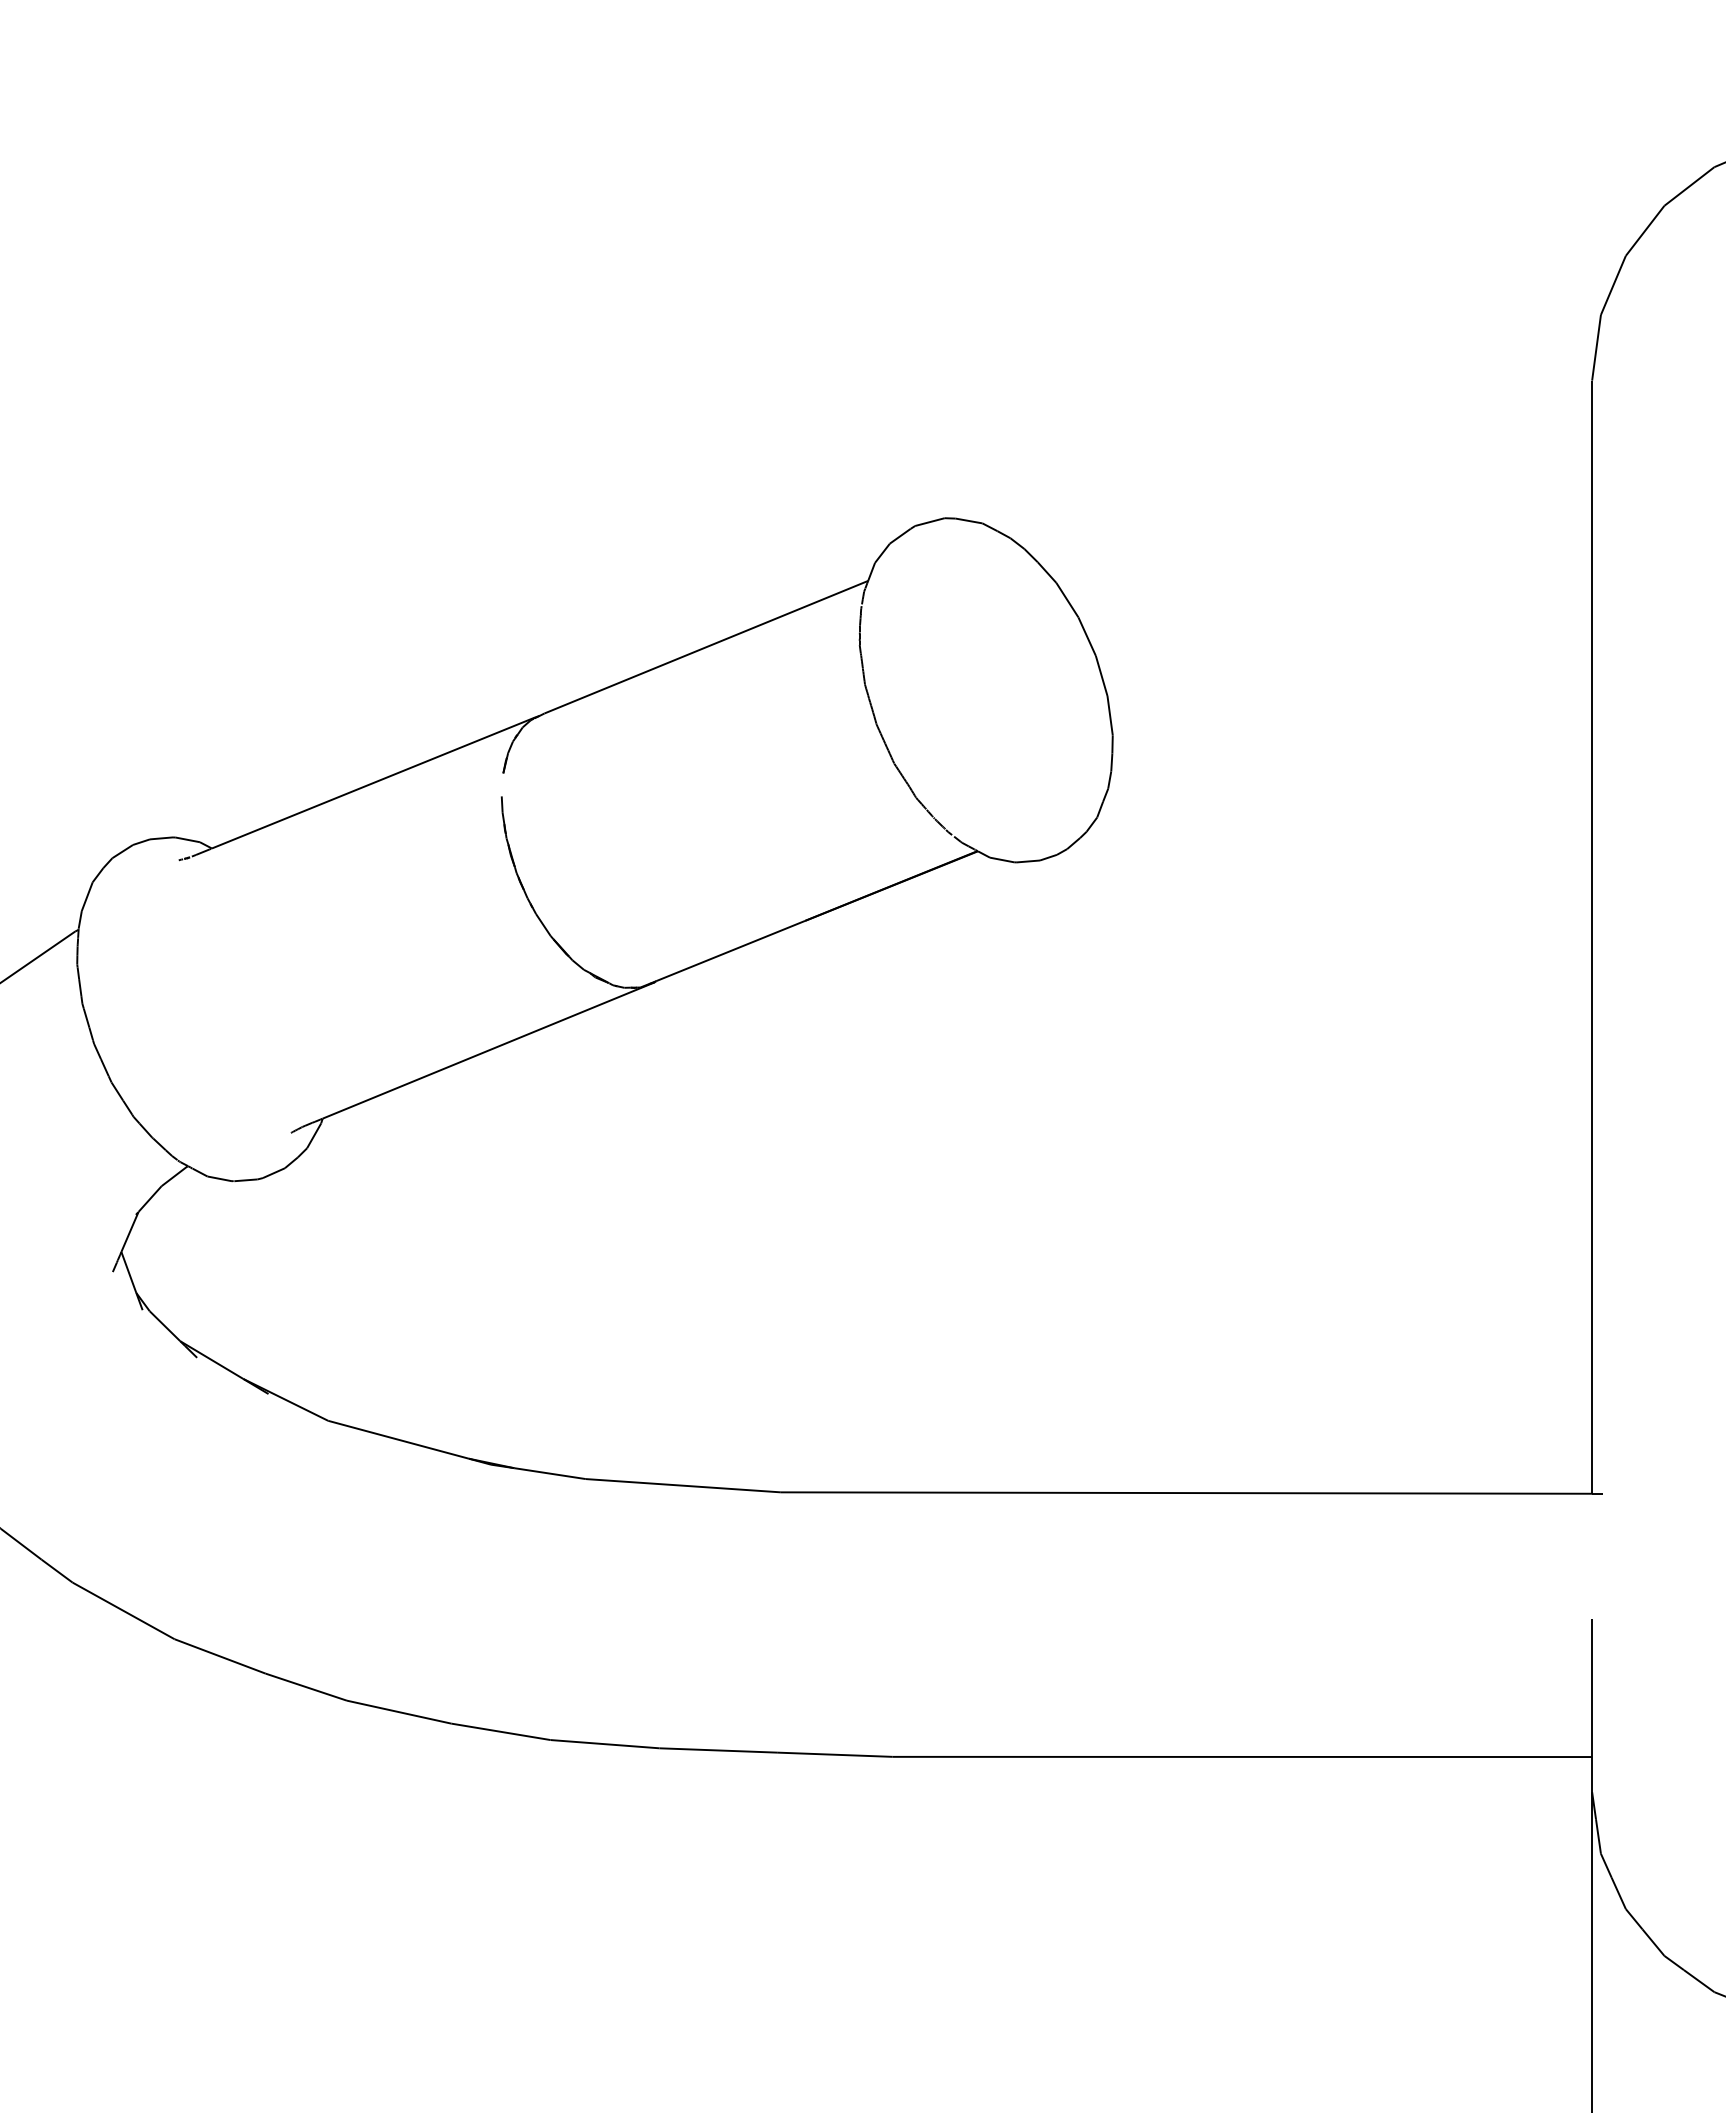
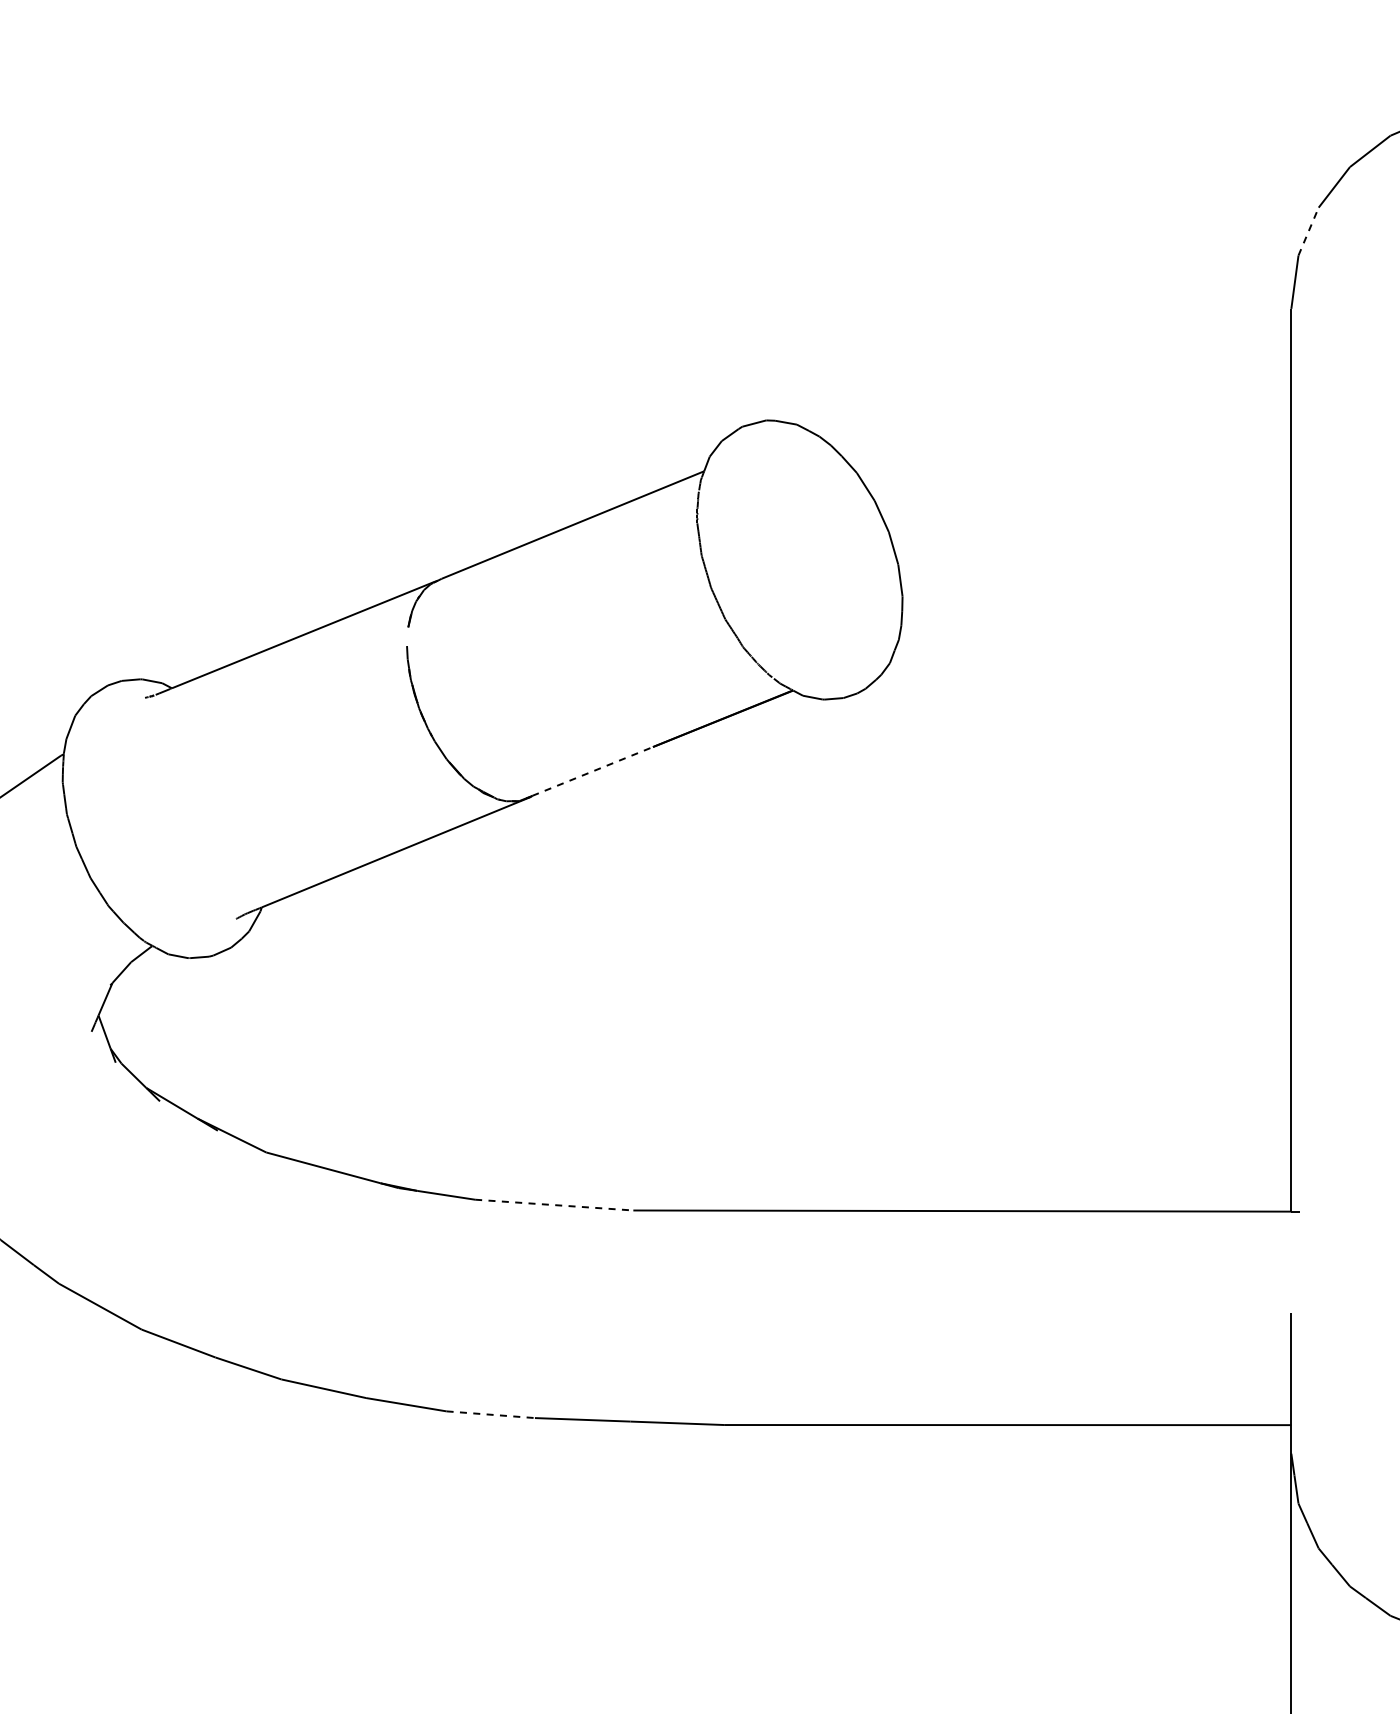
line: (1613, 285) -> (1308, 231), solid -> dashed
line: (731, 951) -> (593, 771), solid -> dashed
line: (683, 1486) -> (554, 1205), solid -> dashed
line: (605, 1743) -> (491, 1414), solid -> dashed

